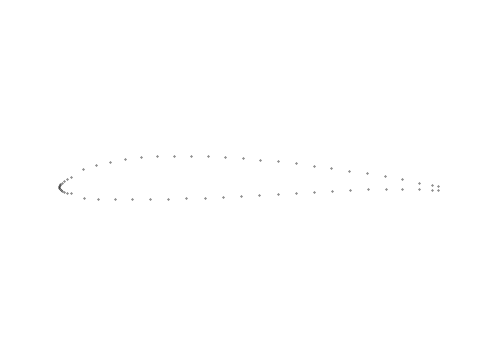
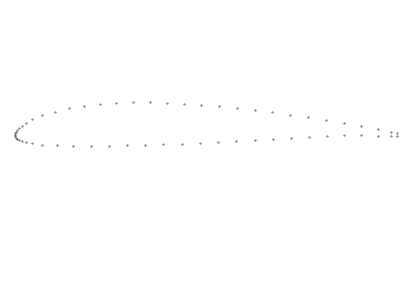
part: (65, 185) -> (24, 132), size x1.43

